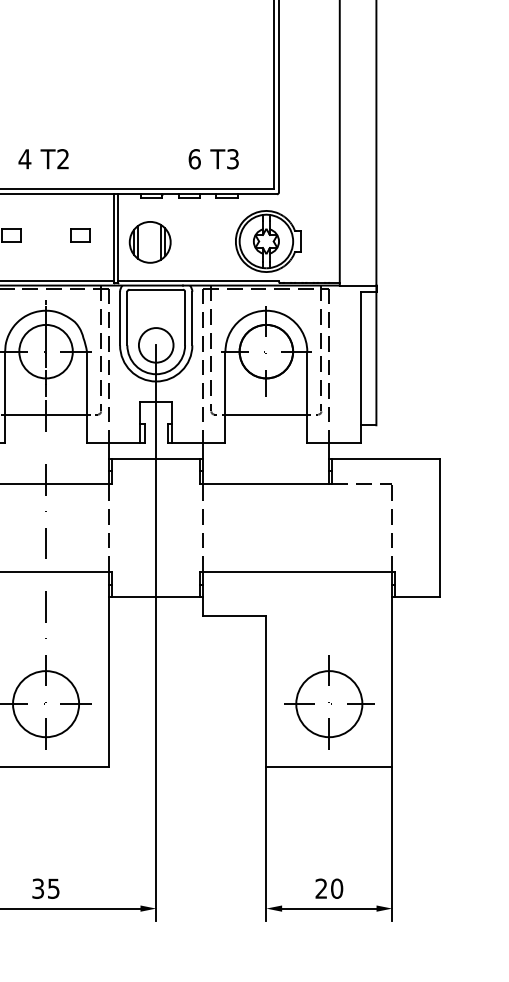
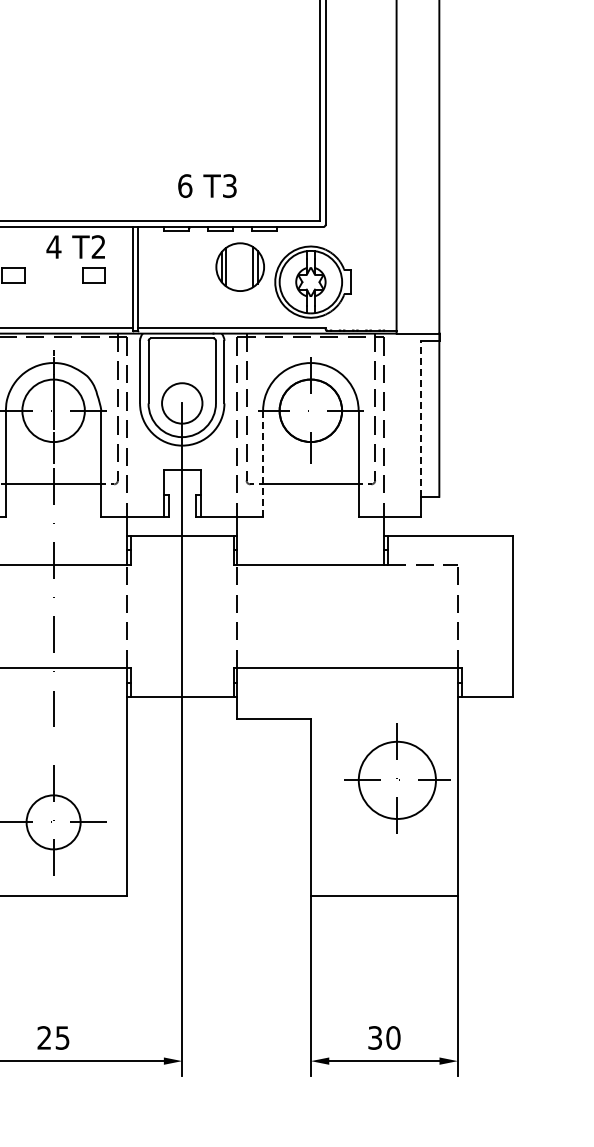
text: (43, 158) -> (75, 246), moved
text: (213, 158) -> (207, 185), moved
part: (149, 241) -> (239, 266), moved
line: (360, 358) -> (420, 418), solid -> dashed
line: (225, 396) -> (263, 463), solid -> dashed
part: (329, 702) -> (397, 778), moved
circle: (45, 703) -> (53, 821), size x0.7
text: (38, 888) -> (44, 1037), 35 -> 25
text: (320, 888) -> (374, 1037), 20 -> 30

